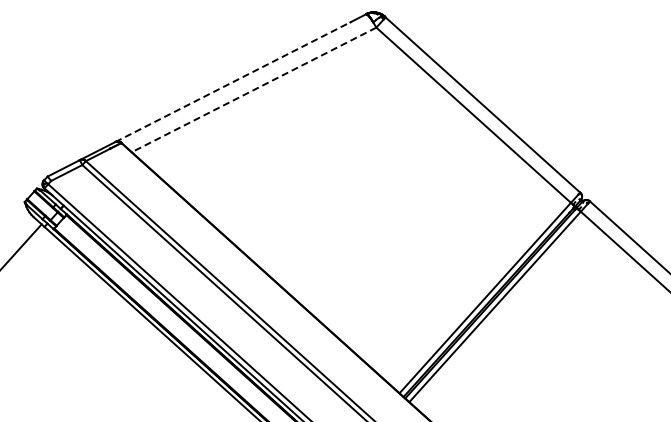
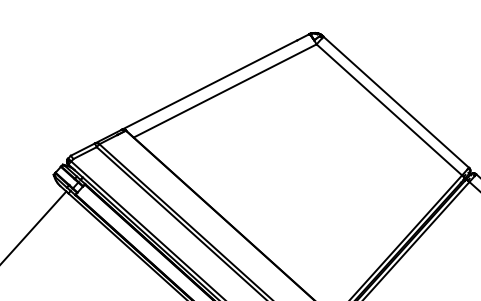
line: (232, 82) -> (209, 85), dashed -> solid
line: (253, 90) -> (224, 91), dashed -> solid

